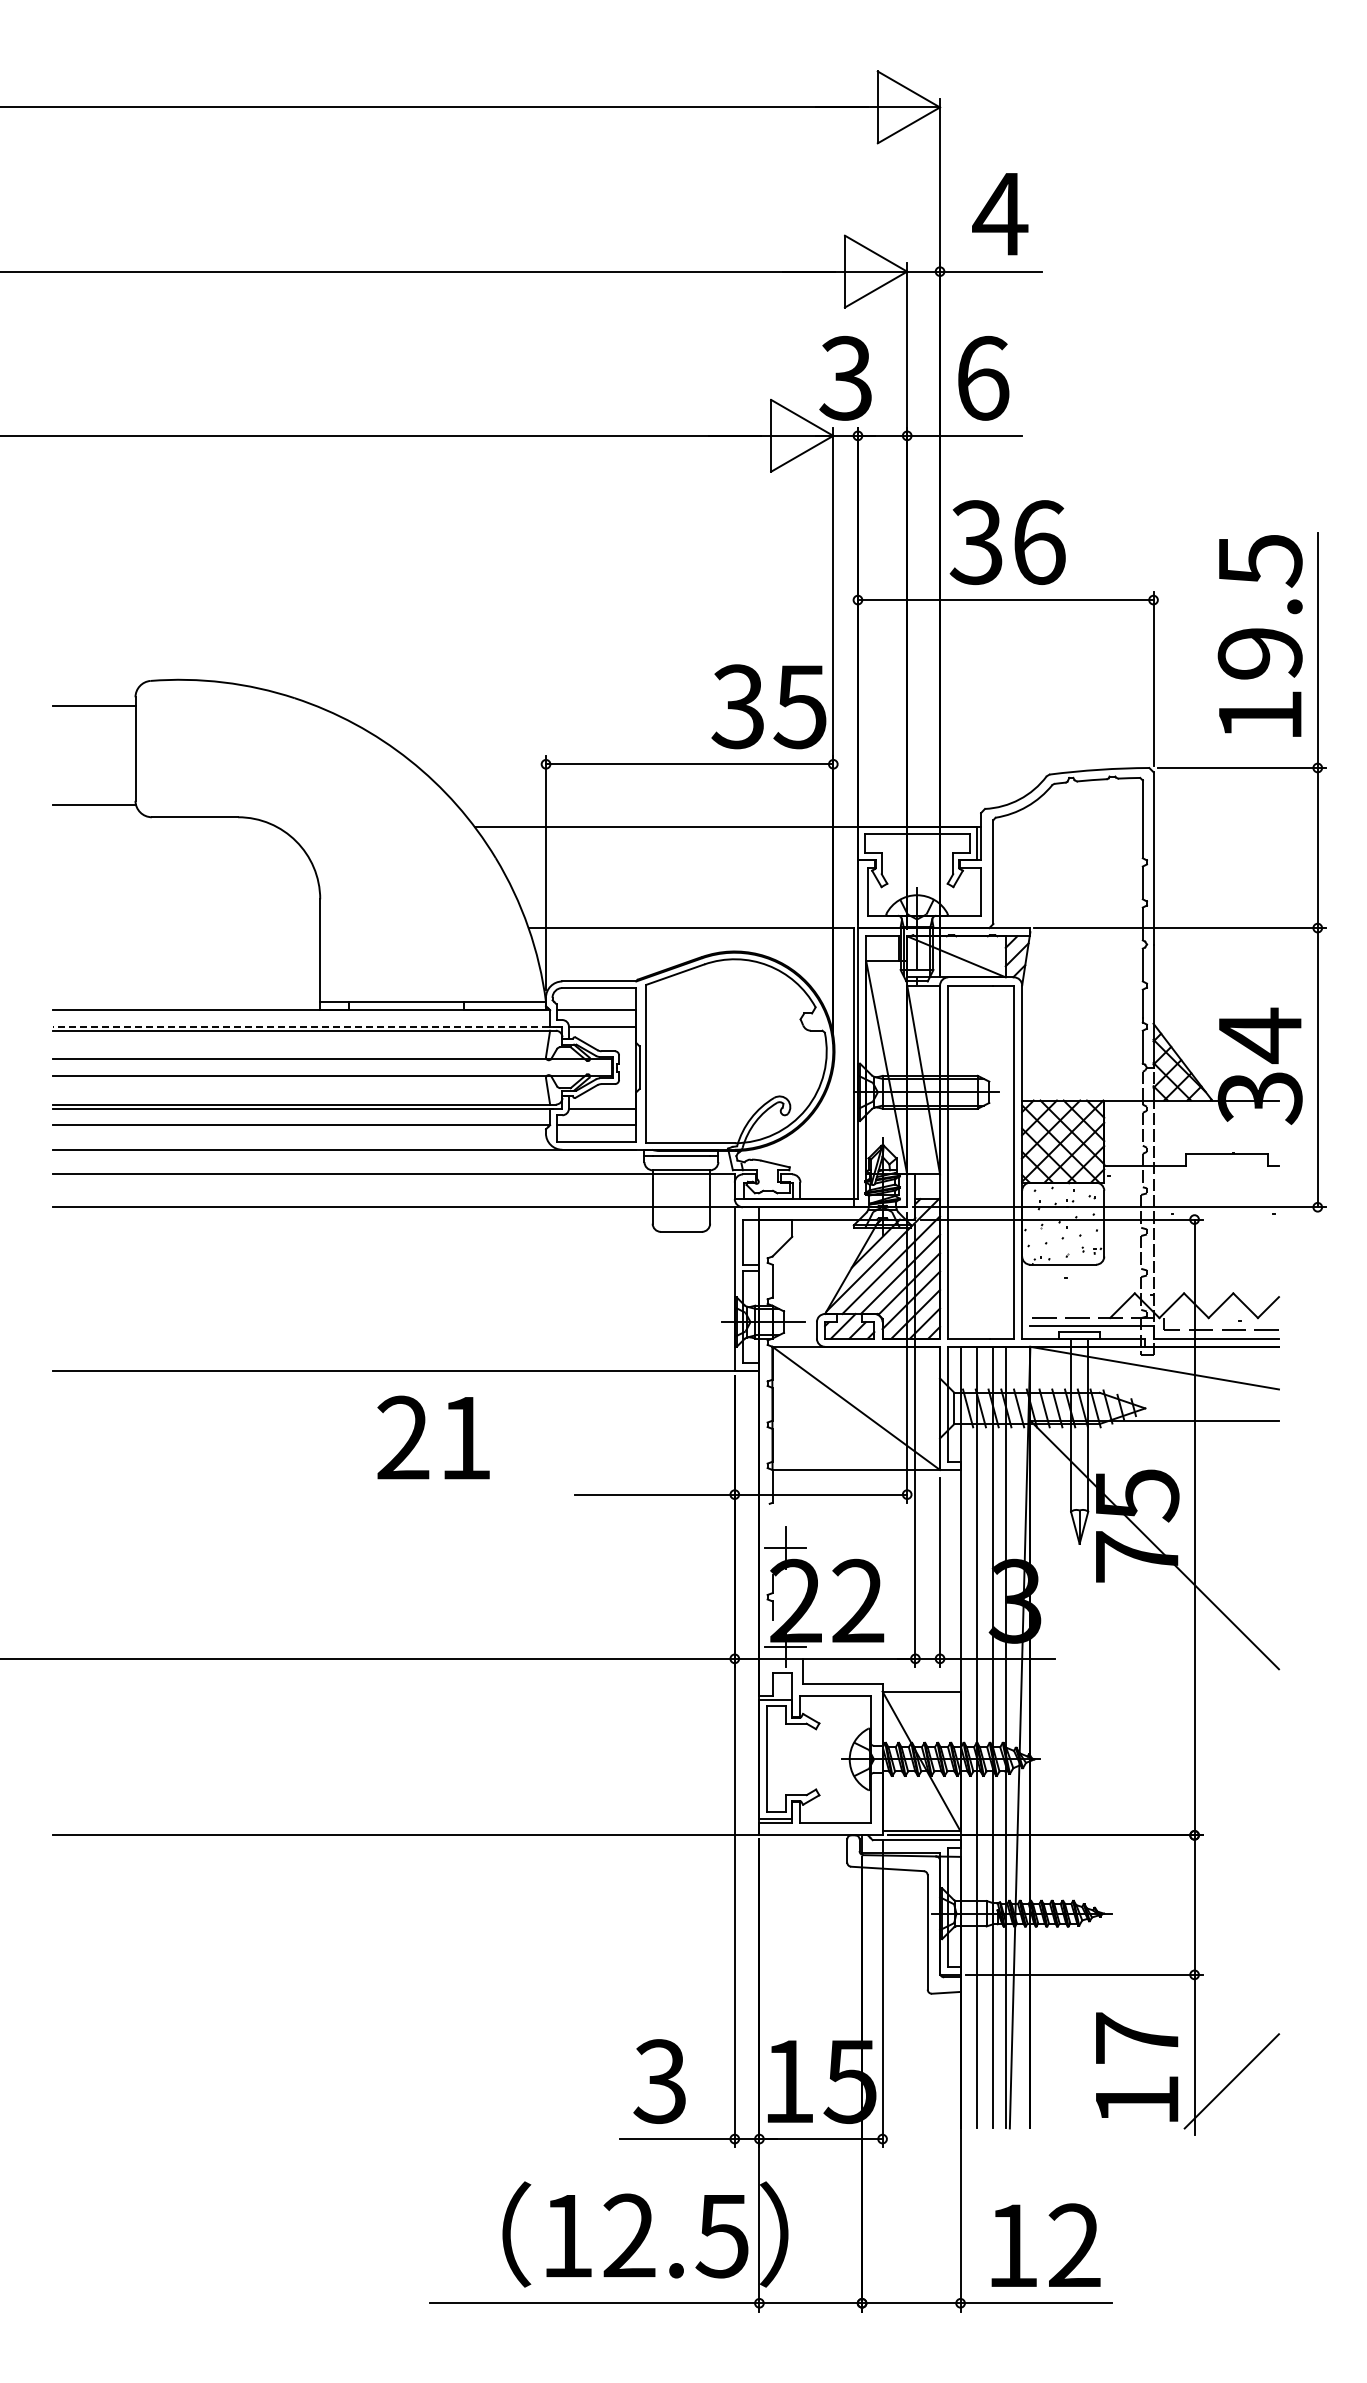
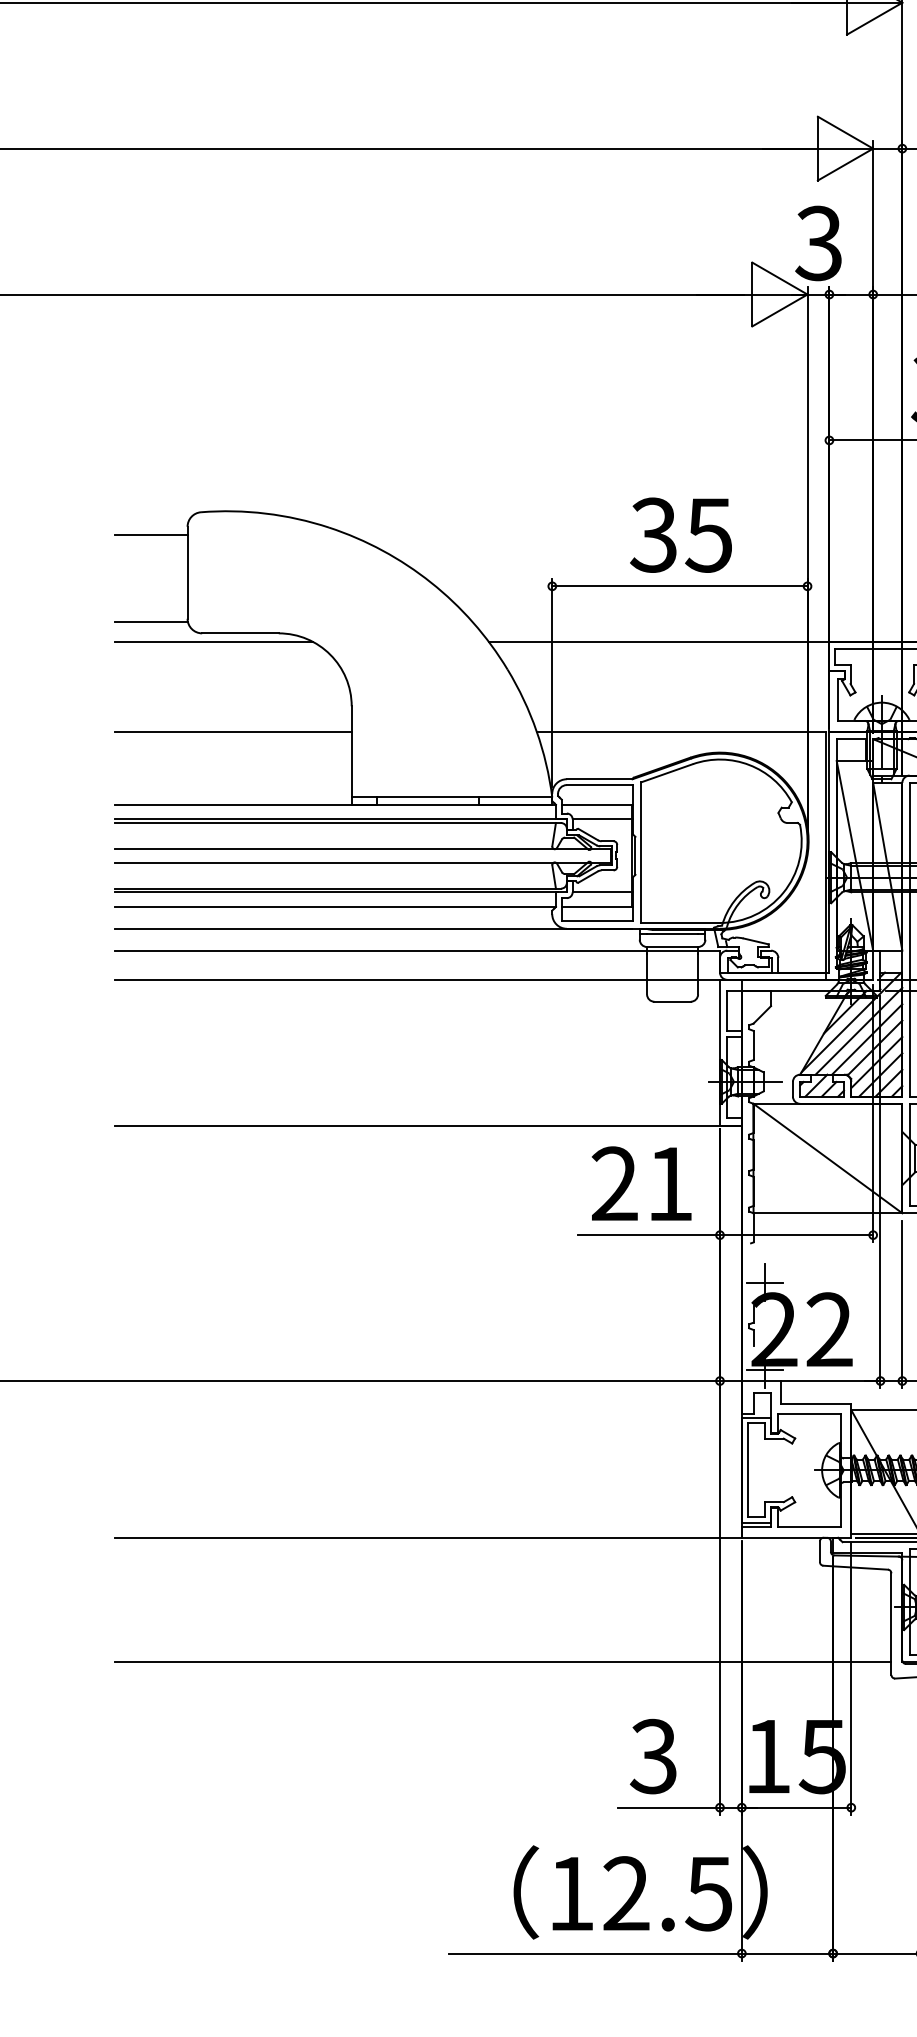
text: (768, 706) -> (680, 534), moved
line: (165, 827) -> (214, 642), added
line: (186, 928) -> (232, 732), added
line: (306, 1026) -> (339, 819), dashed -> solid
text: (433, 1437) -> (641, 1183), moved
line: (490, 1974) -> (502, 1661), added

